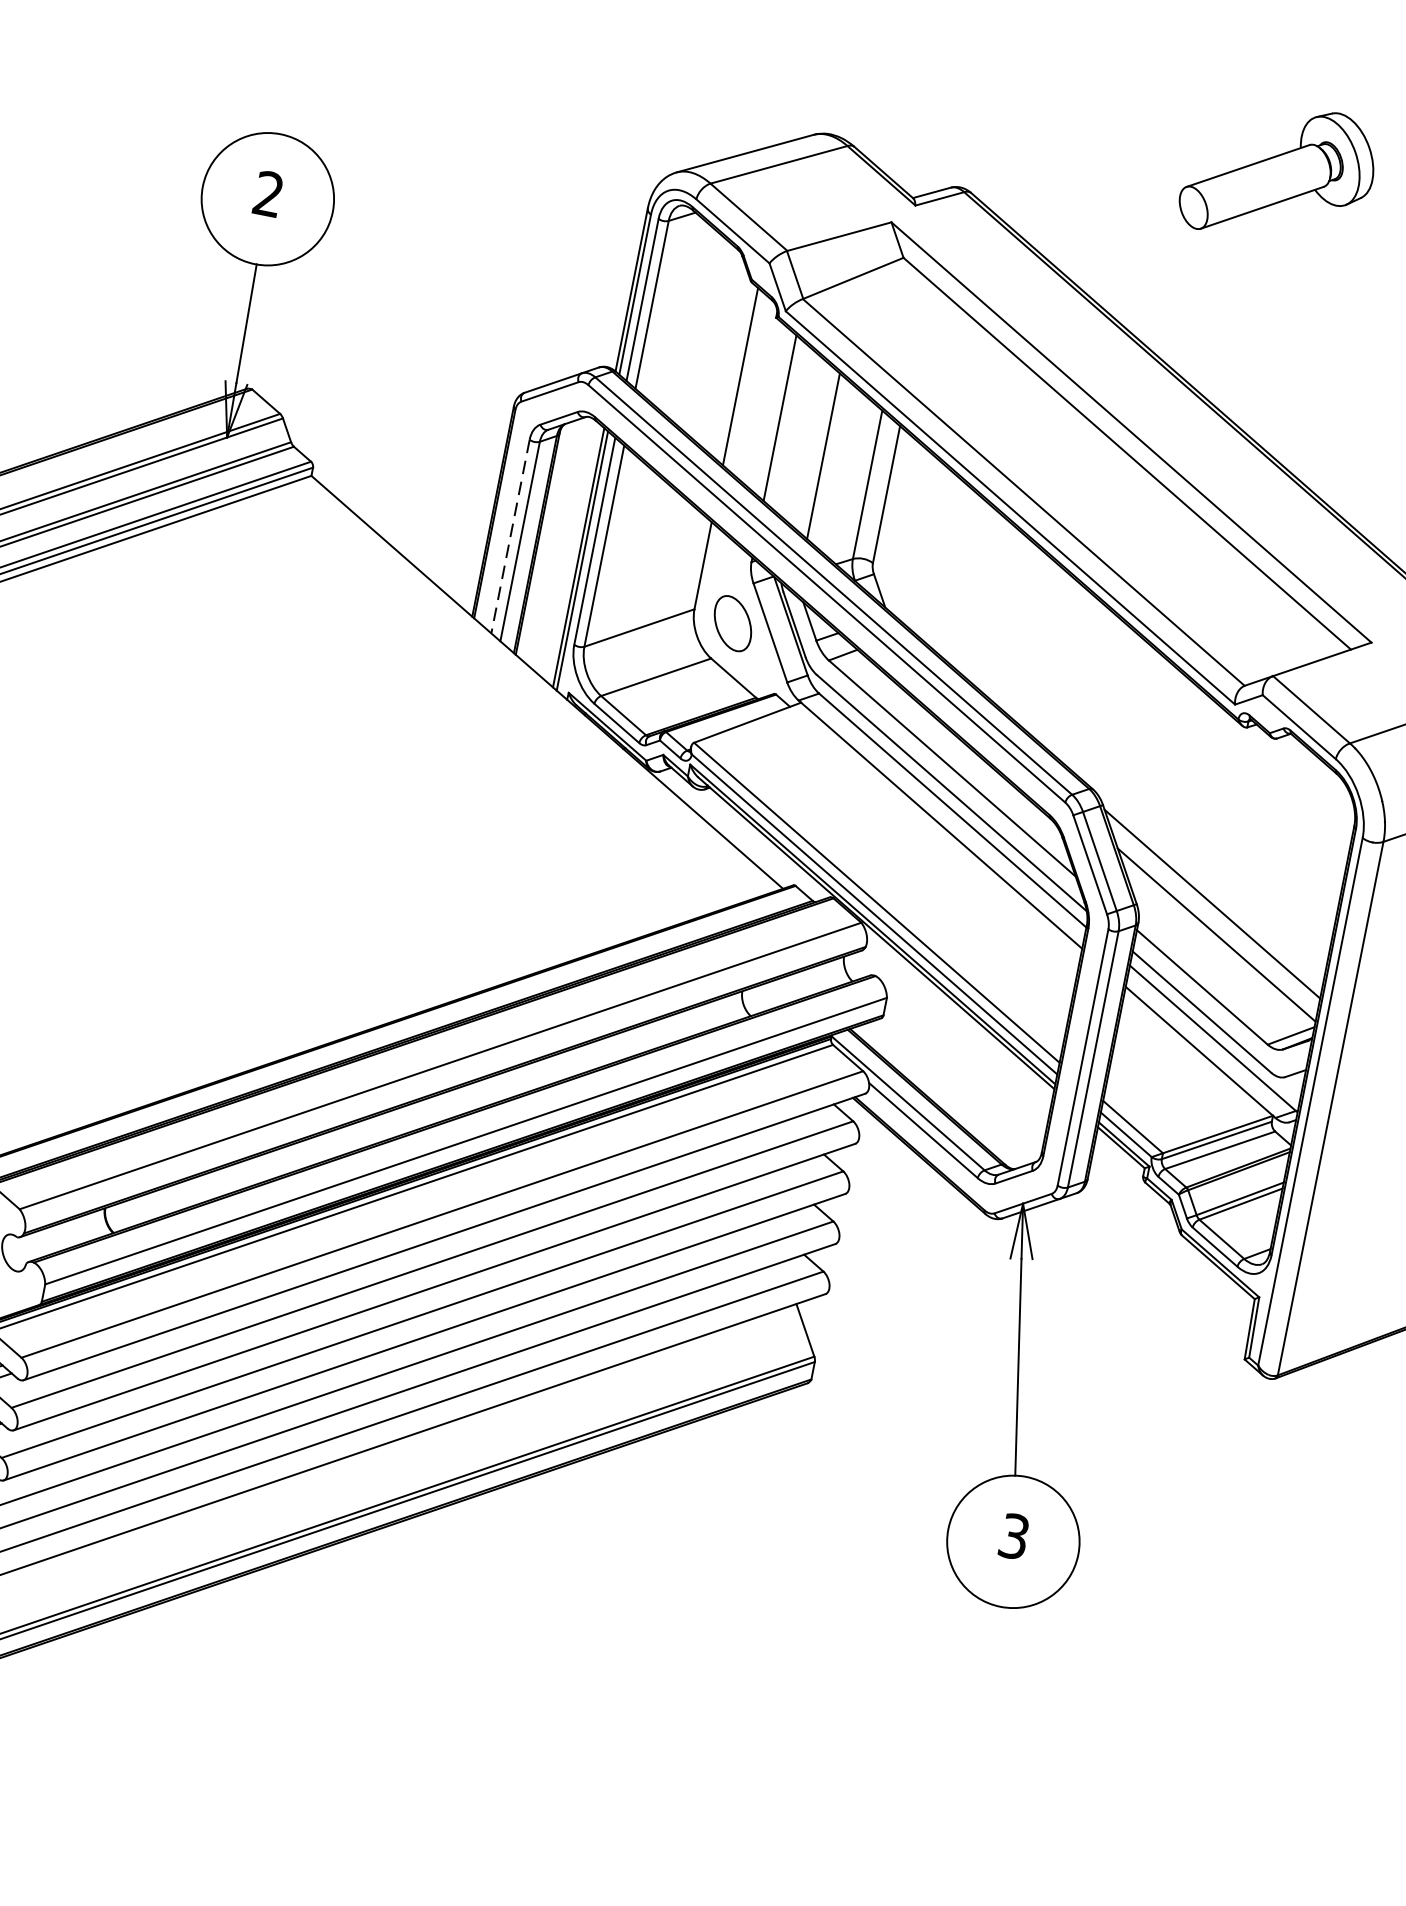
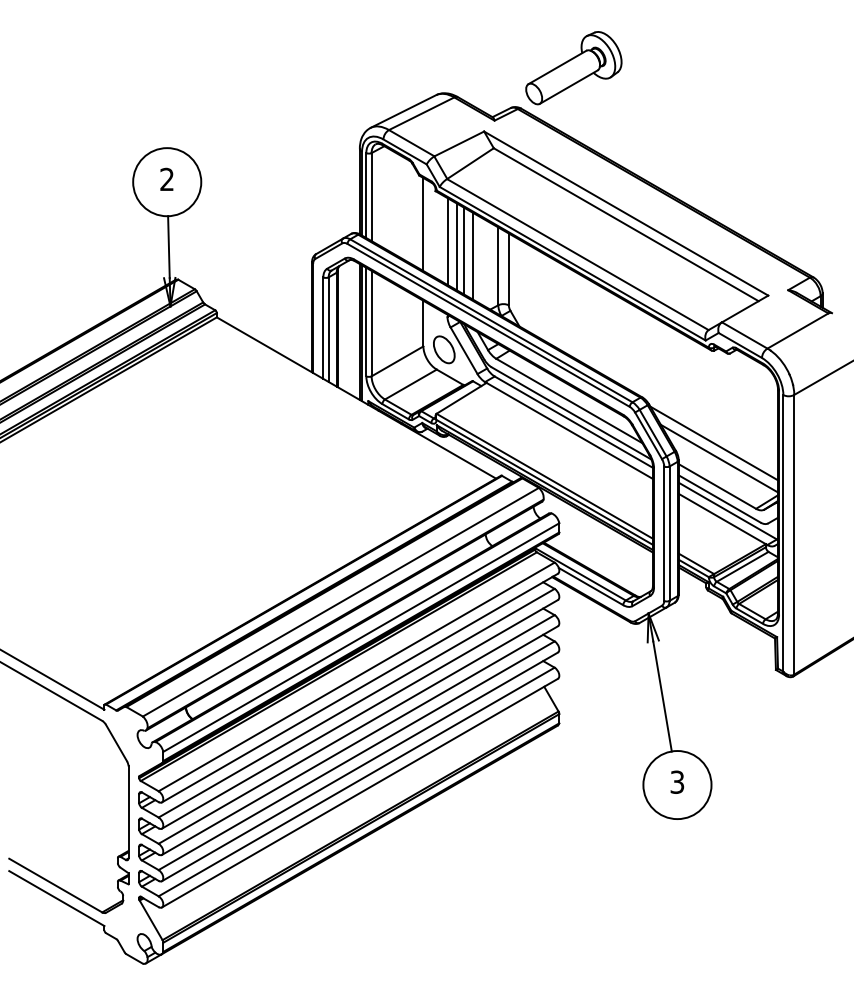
part: (1278, 173) -> (573, 68), moved
line: (797, 431) -> (457, 246), added
line: (807, 441) -> (463, 250), added
line: (510, 537) -> (323, 328), dashed -> solid

